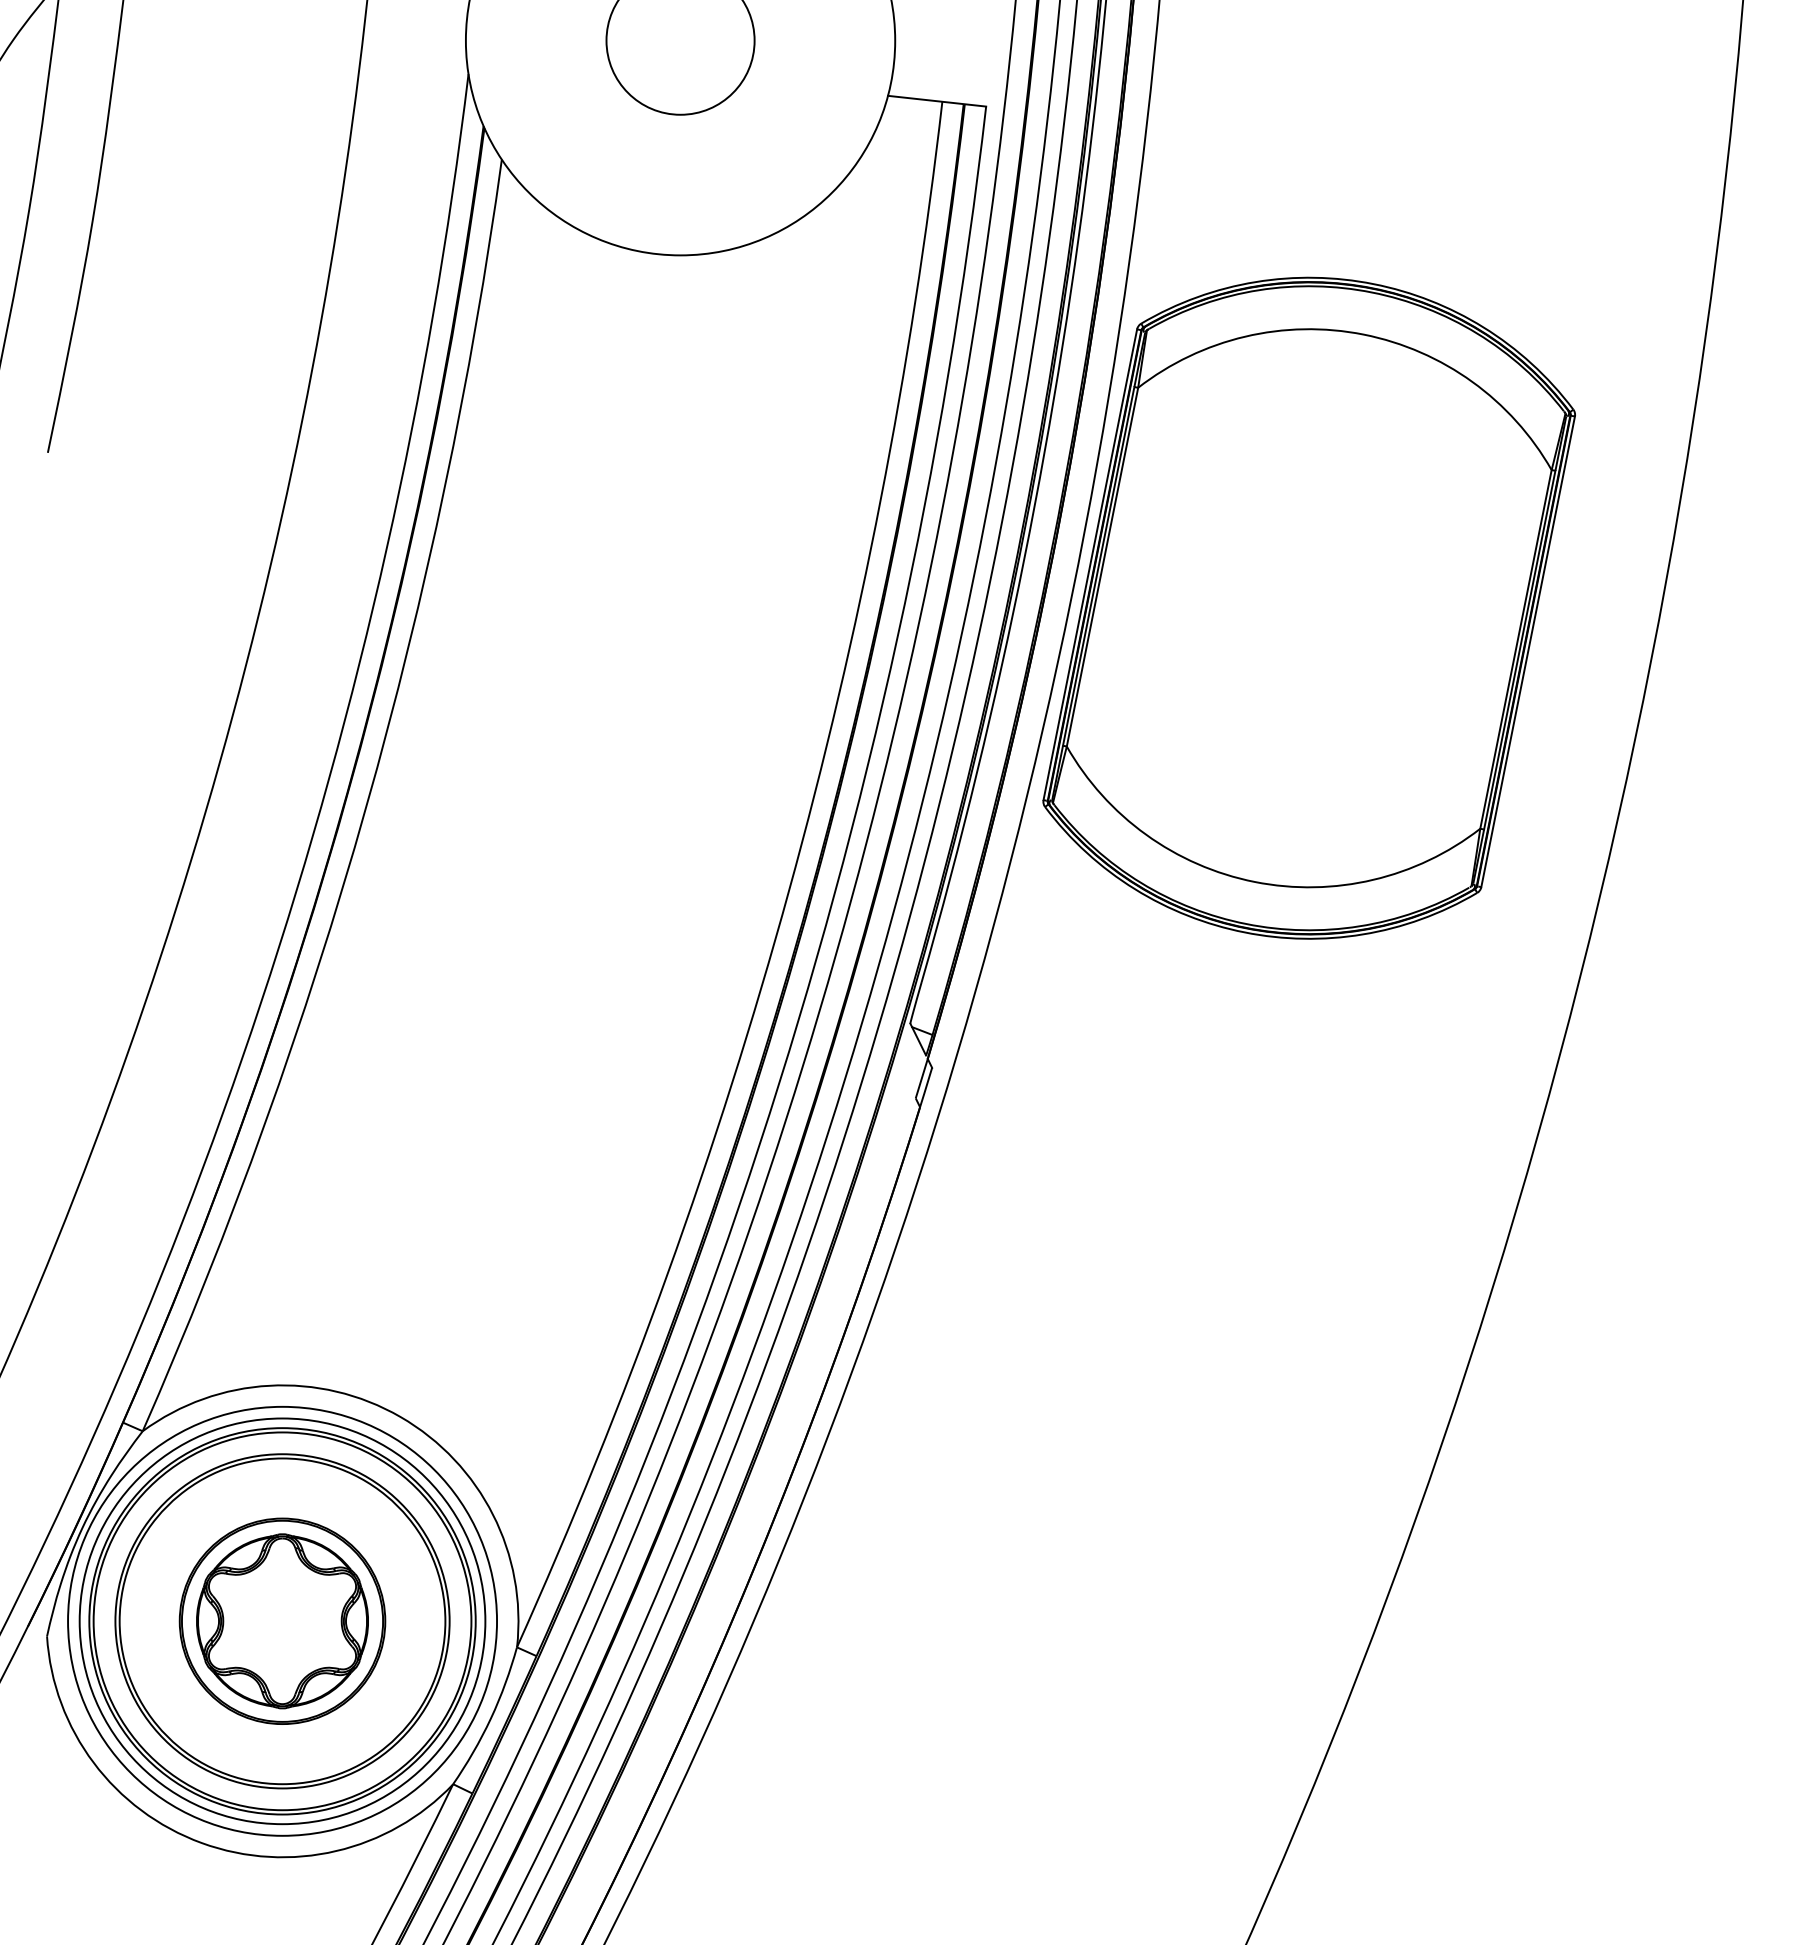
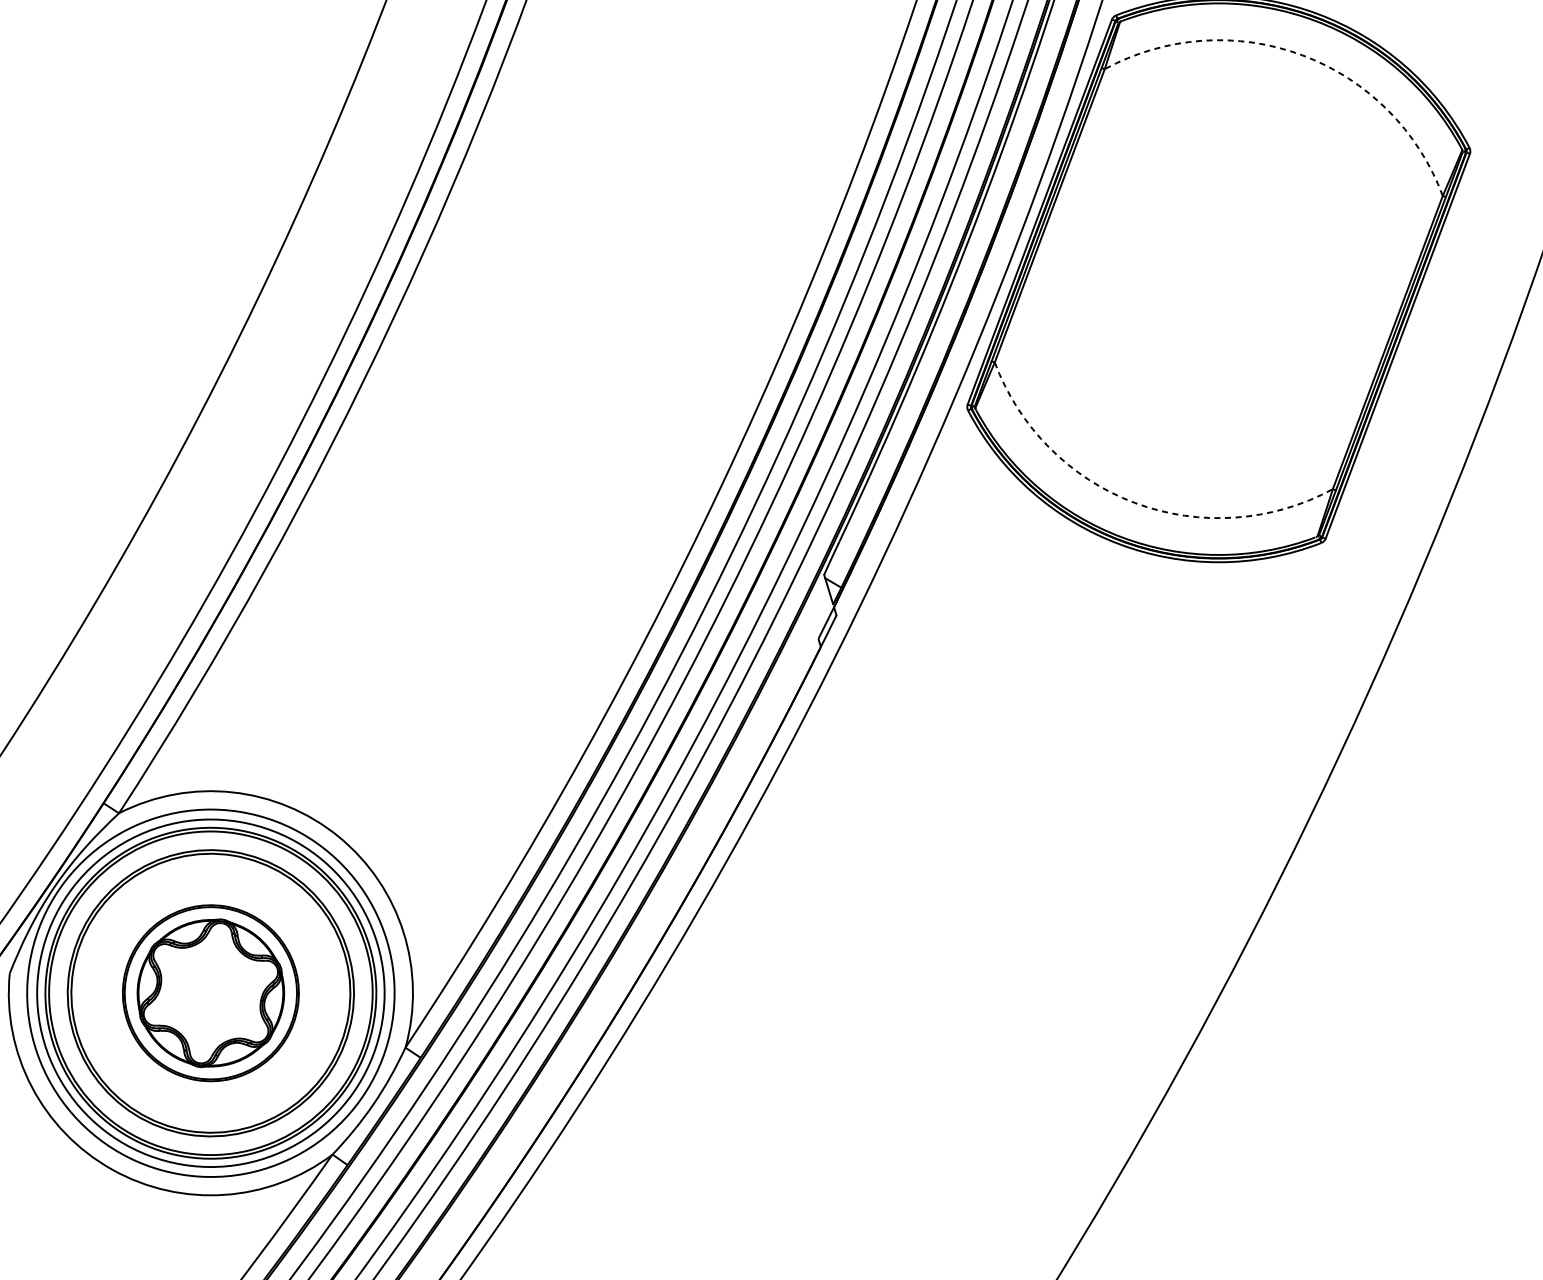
arc: (1363, 334) -> (1302, 55), solid -> dashed
arc: (1254, 881) -> (1134, 502), solid -> dashed

